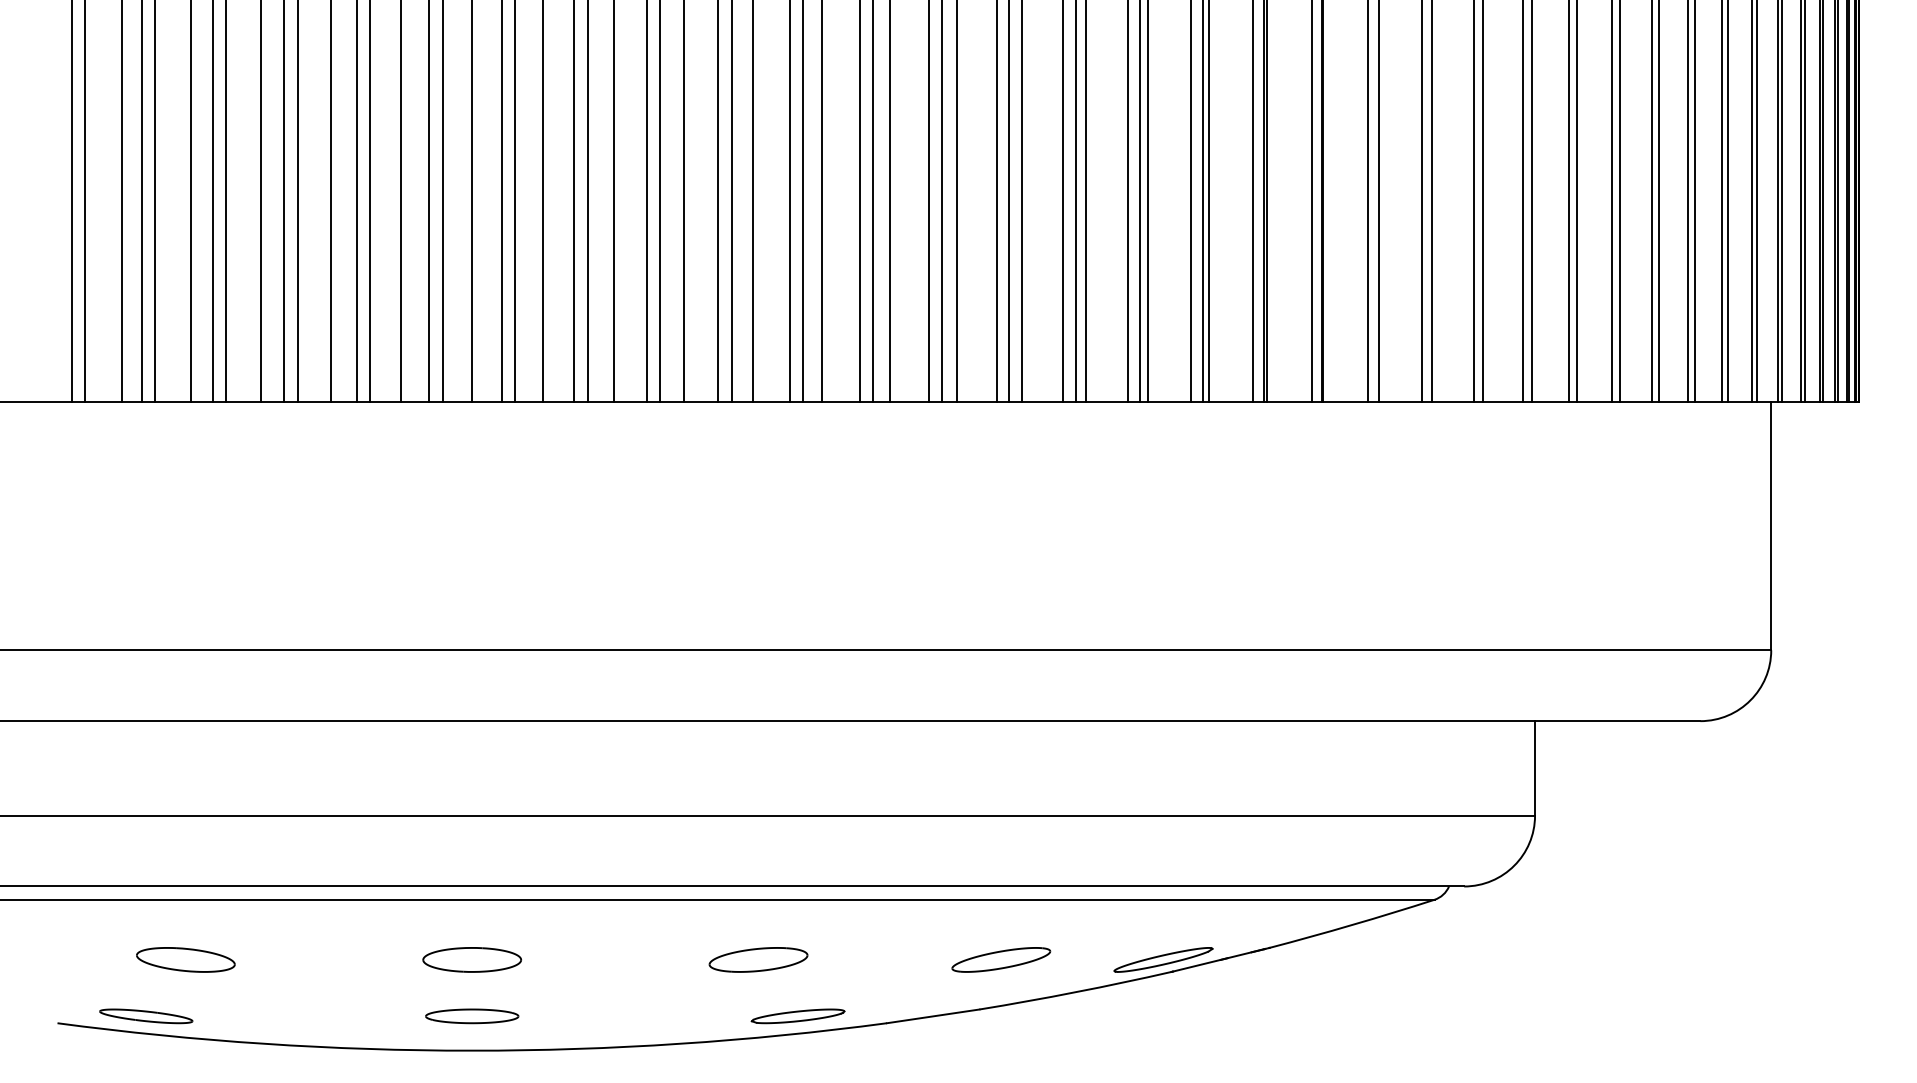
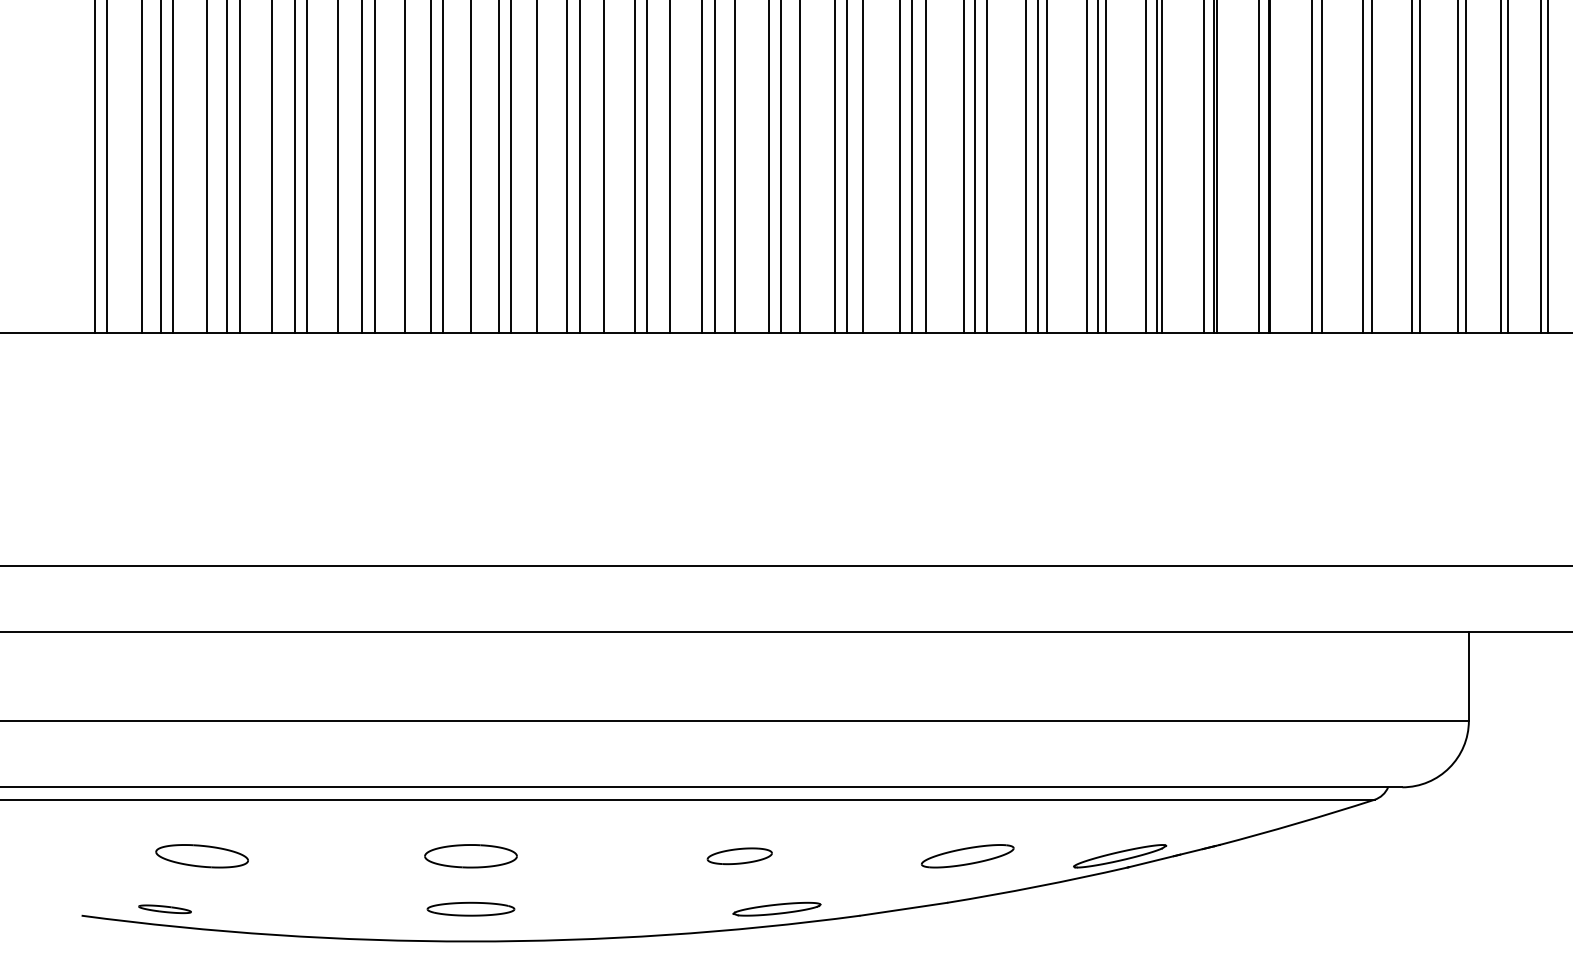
part: (758, 959) -> (739, 855), size x0.7
part: (146, 1016) -> (165, 909), size x0.6

